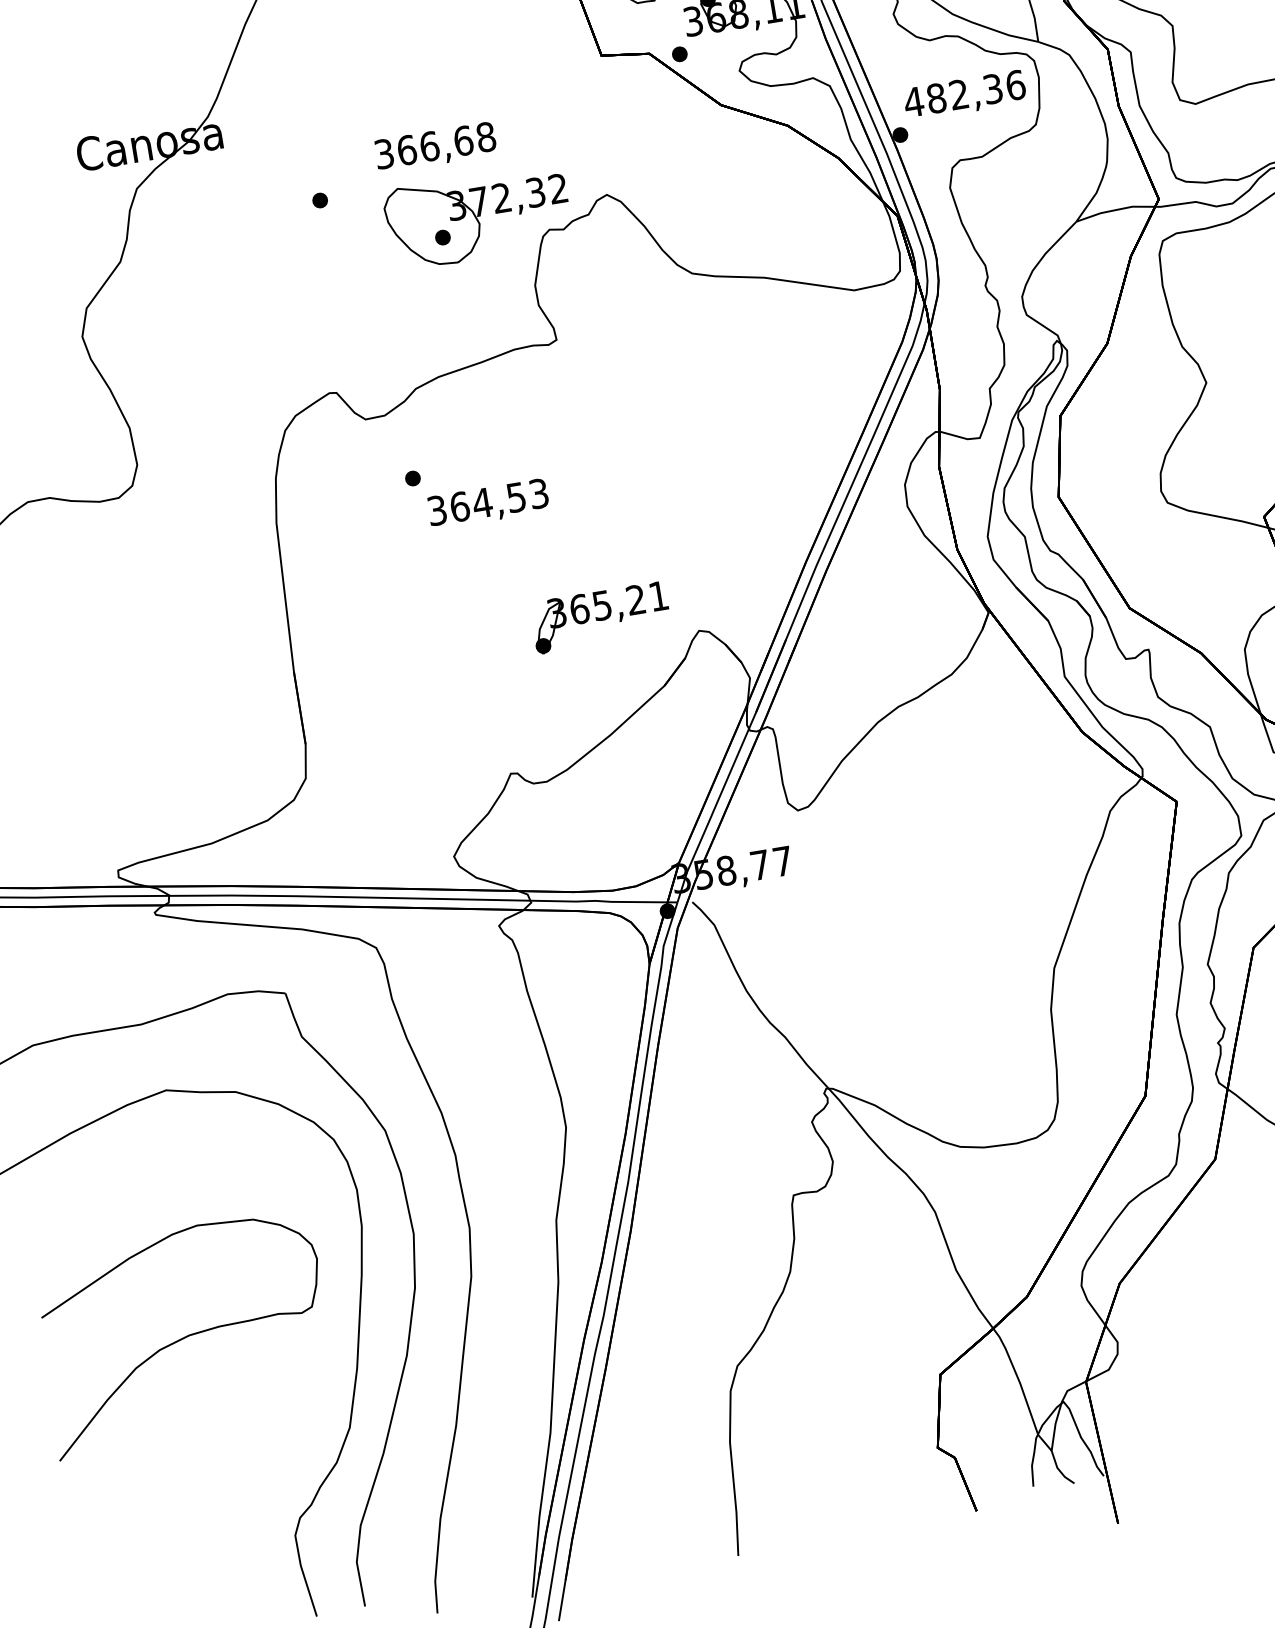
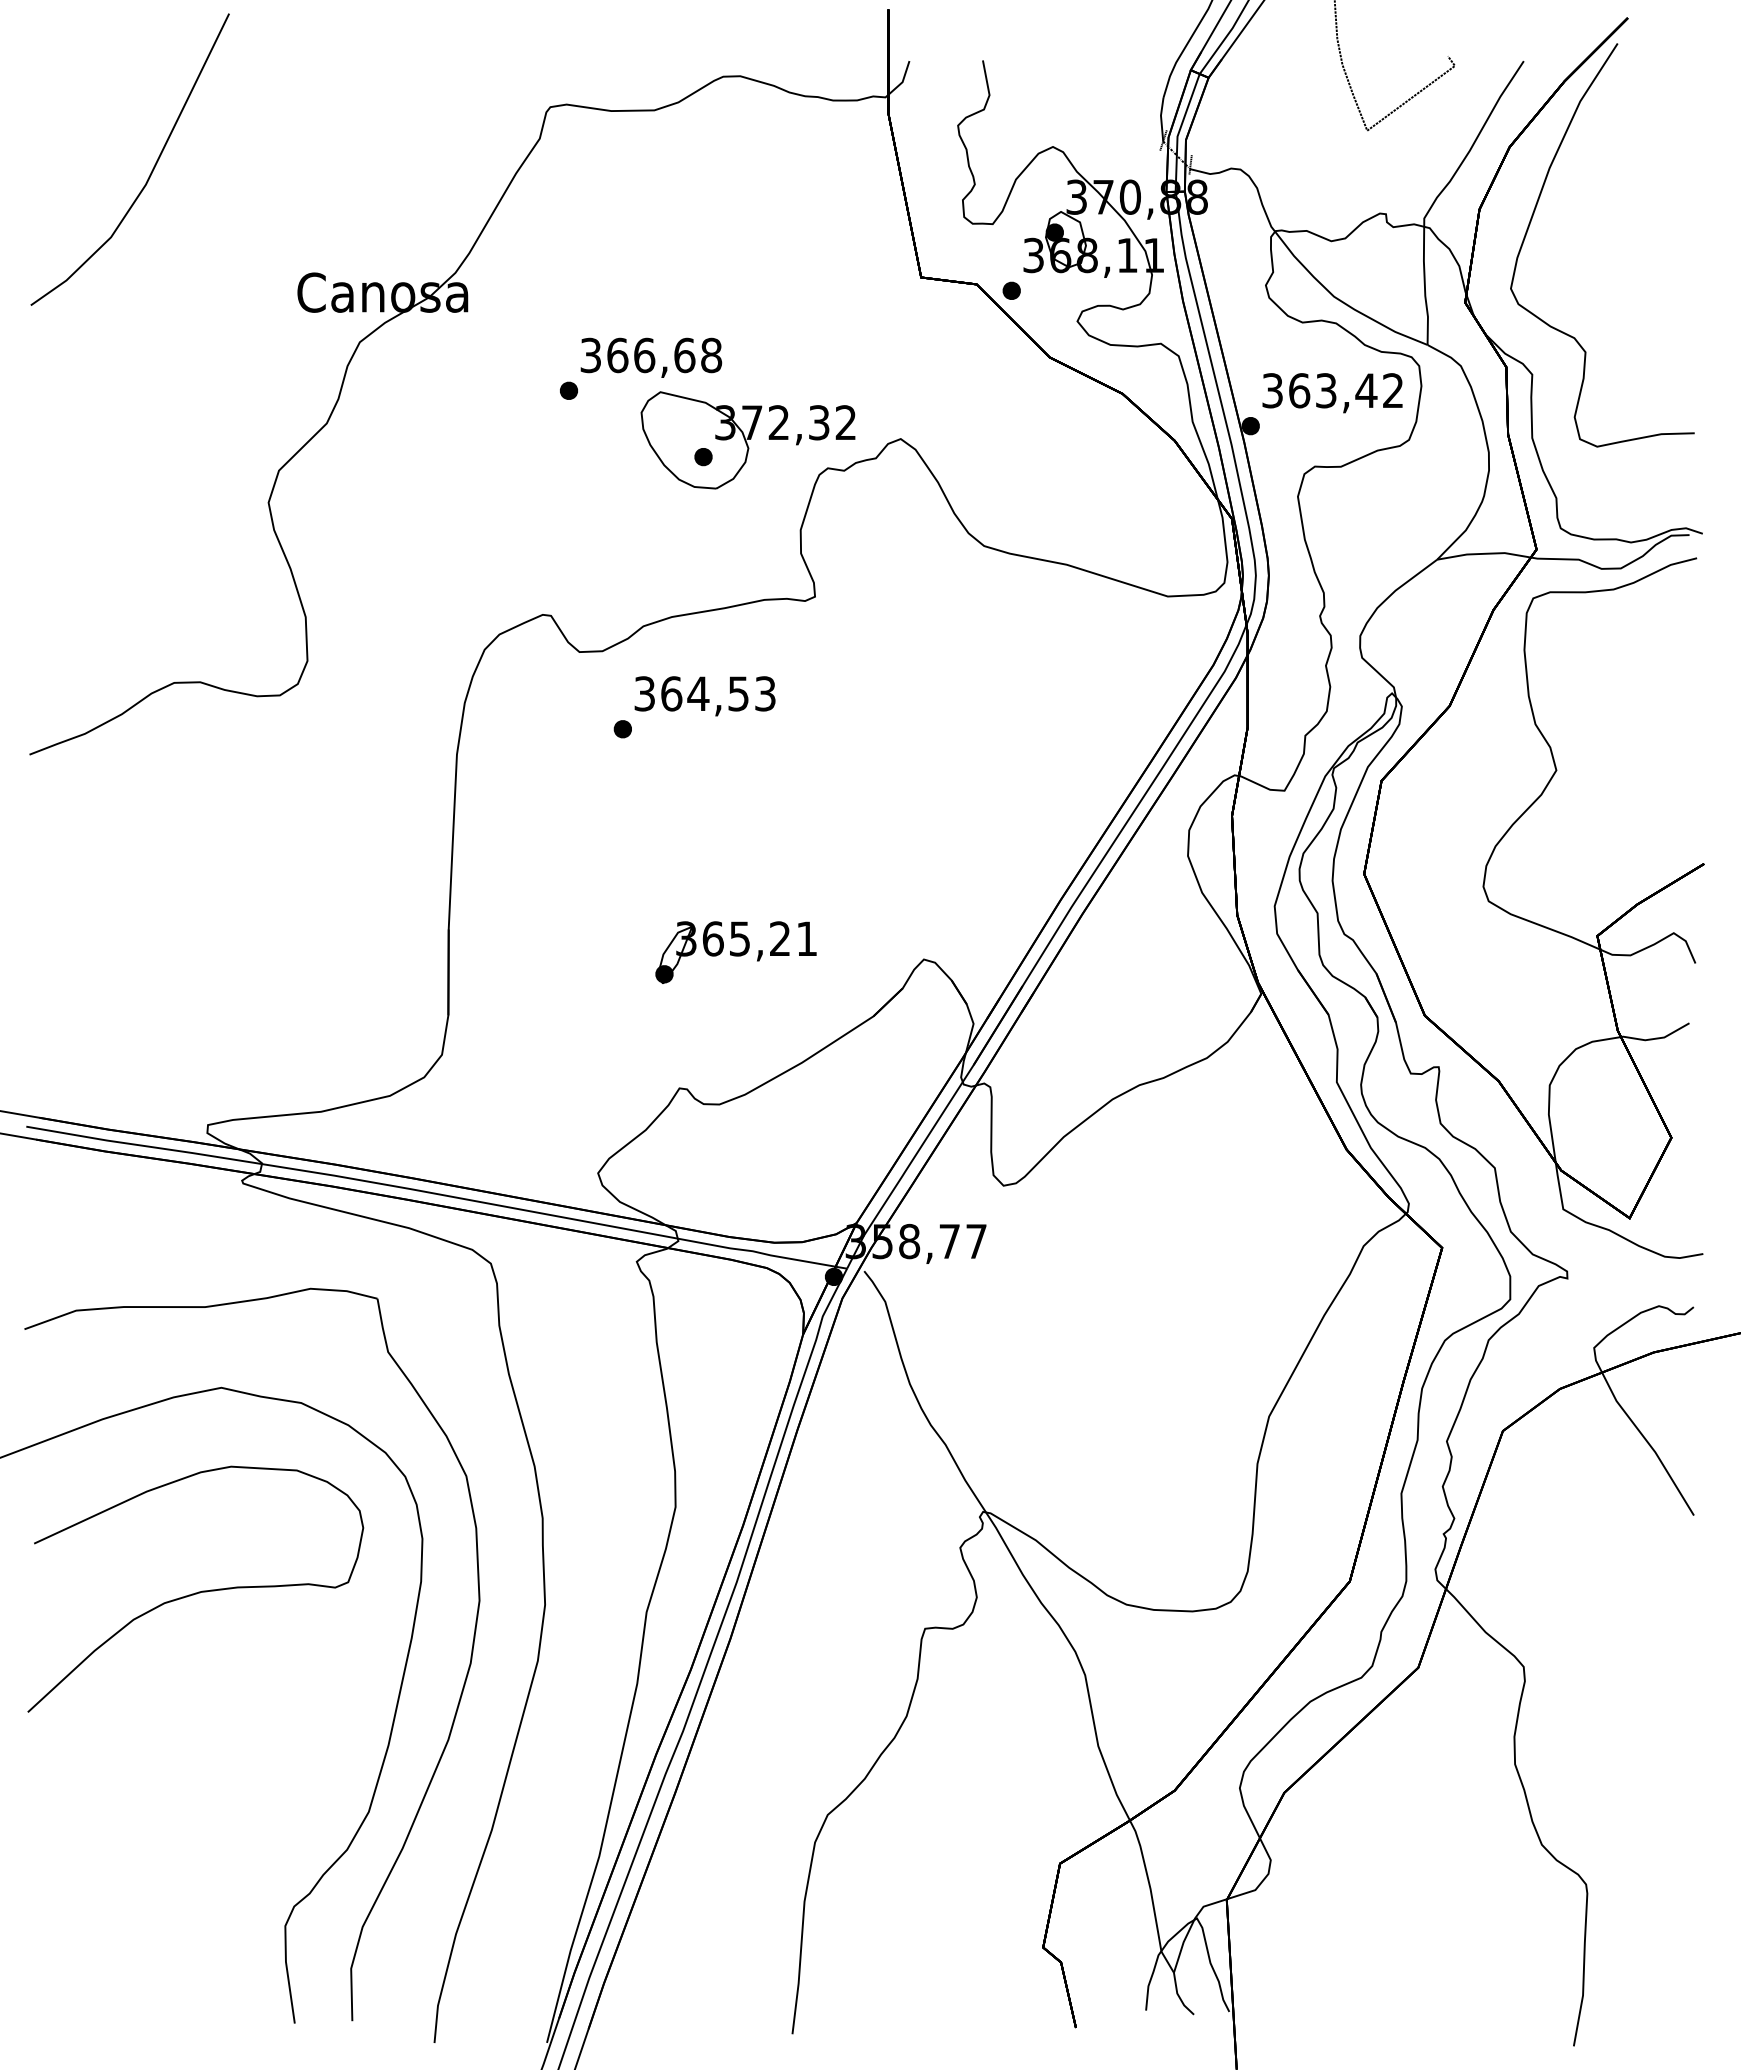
text: (964, 93) -> (1332, 390), 482,36 -> 363,42
text: (435, 147) -> (651, 357), moved
text: (487, 504) -> (704, 696), moved
part: (600, 617) -> (735, 952), moved
curve: (184, 1336) -> (195, 1592), moved

